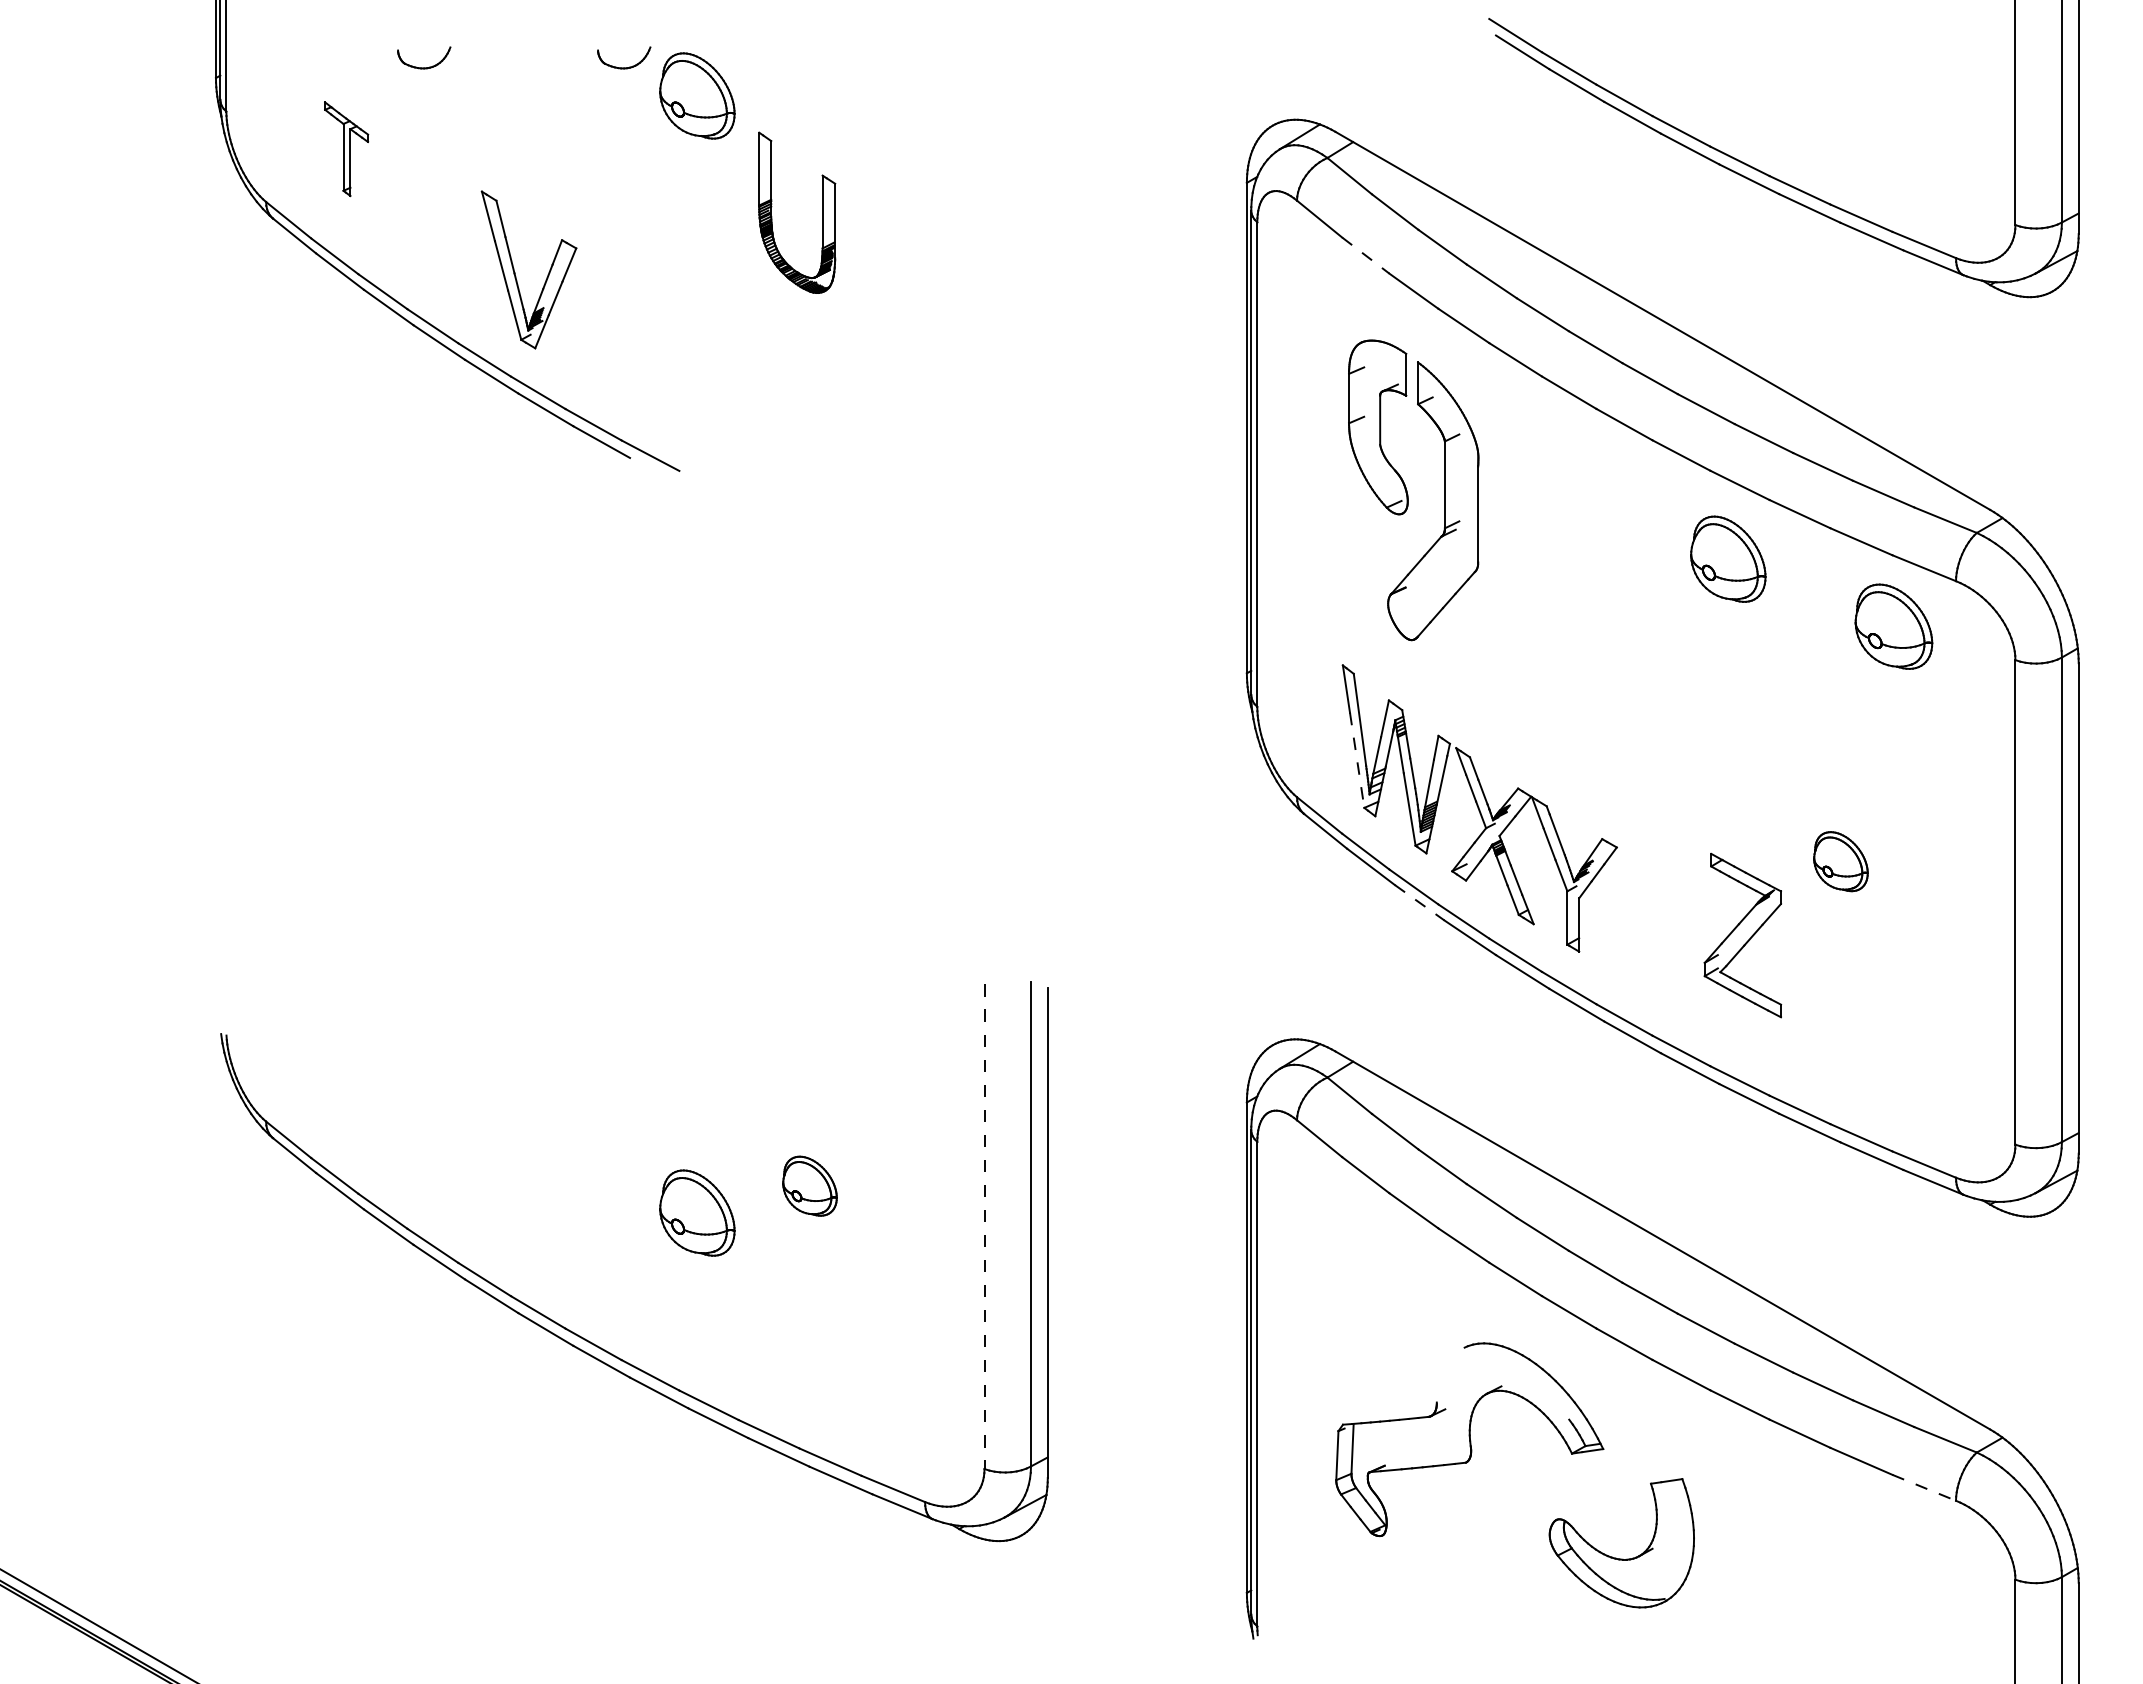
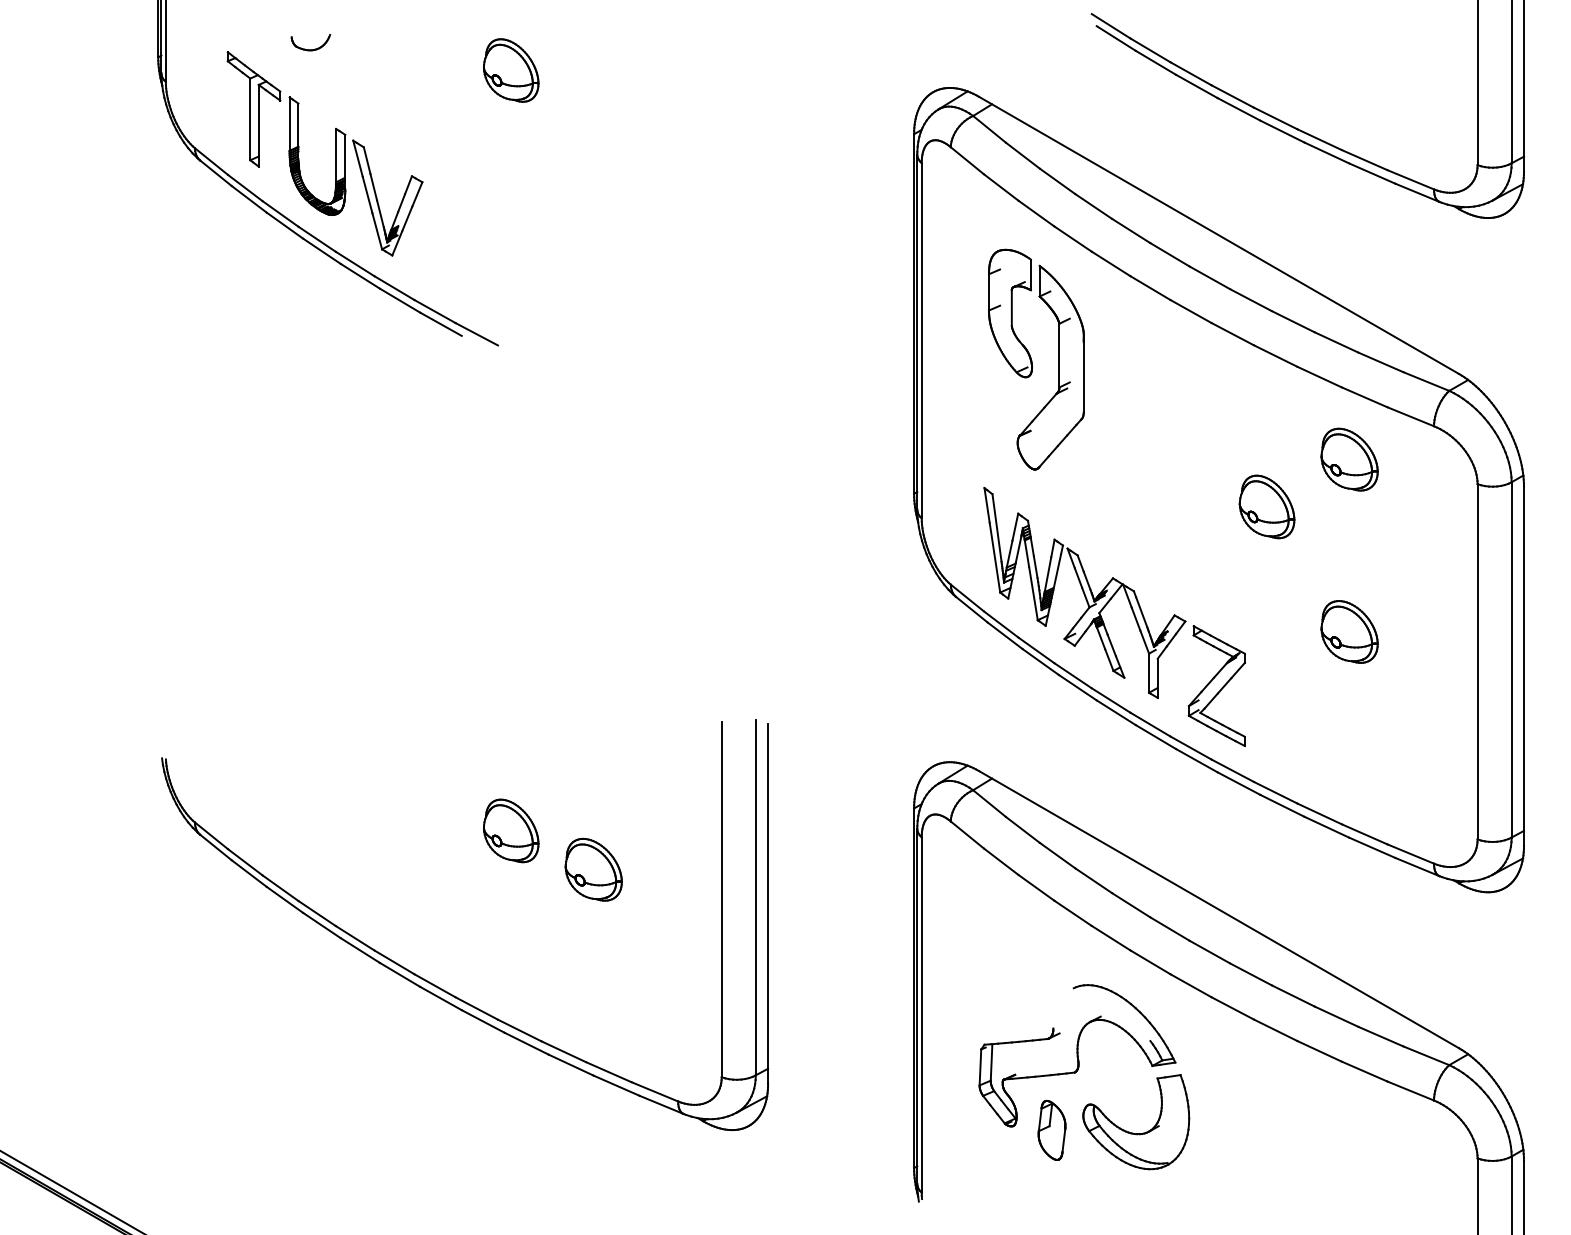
part: (624, 67) -> (457, 49), removed
part: (346, 149) -> (253, 109), size x1.67
part: (822, 212) -> (336, 155), moved
line: (1365, 255) -> (1001, 187), dashed -> solid
part: (1728, 558) -> (1267, 506), moved
part: (1893, 626) -> (1349, 459), moved
line: (1357, 760) -> (995, 557), dashed -> solid
part: (1840, 861) -> (1349, 631), size x1.43
line: (1419, 902) -> (1040, 661), dashed -> solid
part: (1742, 935) -> (1216, 686), moved
part: (809, 1186) -> (593, 870), size x1.43
part: (697, 1212) -> (511, 830), moved
line: (984, 1227) -> (721, 900), dashed -> solid
line: (1924, 1488) -> (1410, 1091), dashed -> solid
part: (1434, 1541) -> (1051, 1130), added
part: (1616, 1557) -> (1132, 1132), moved

